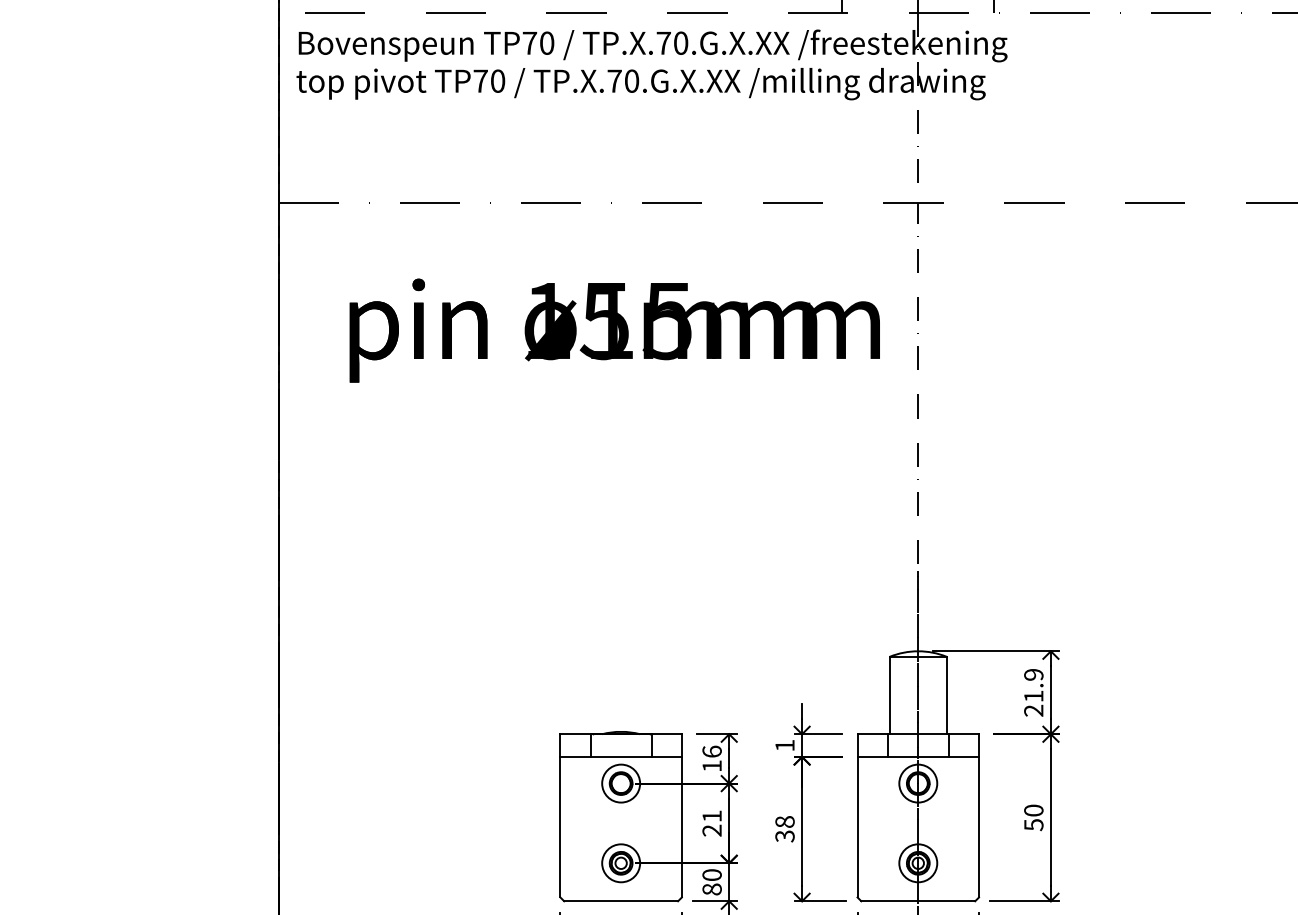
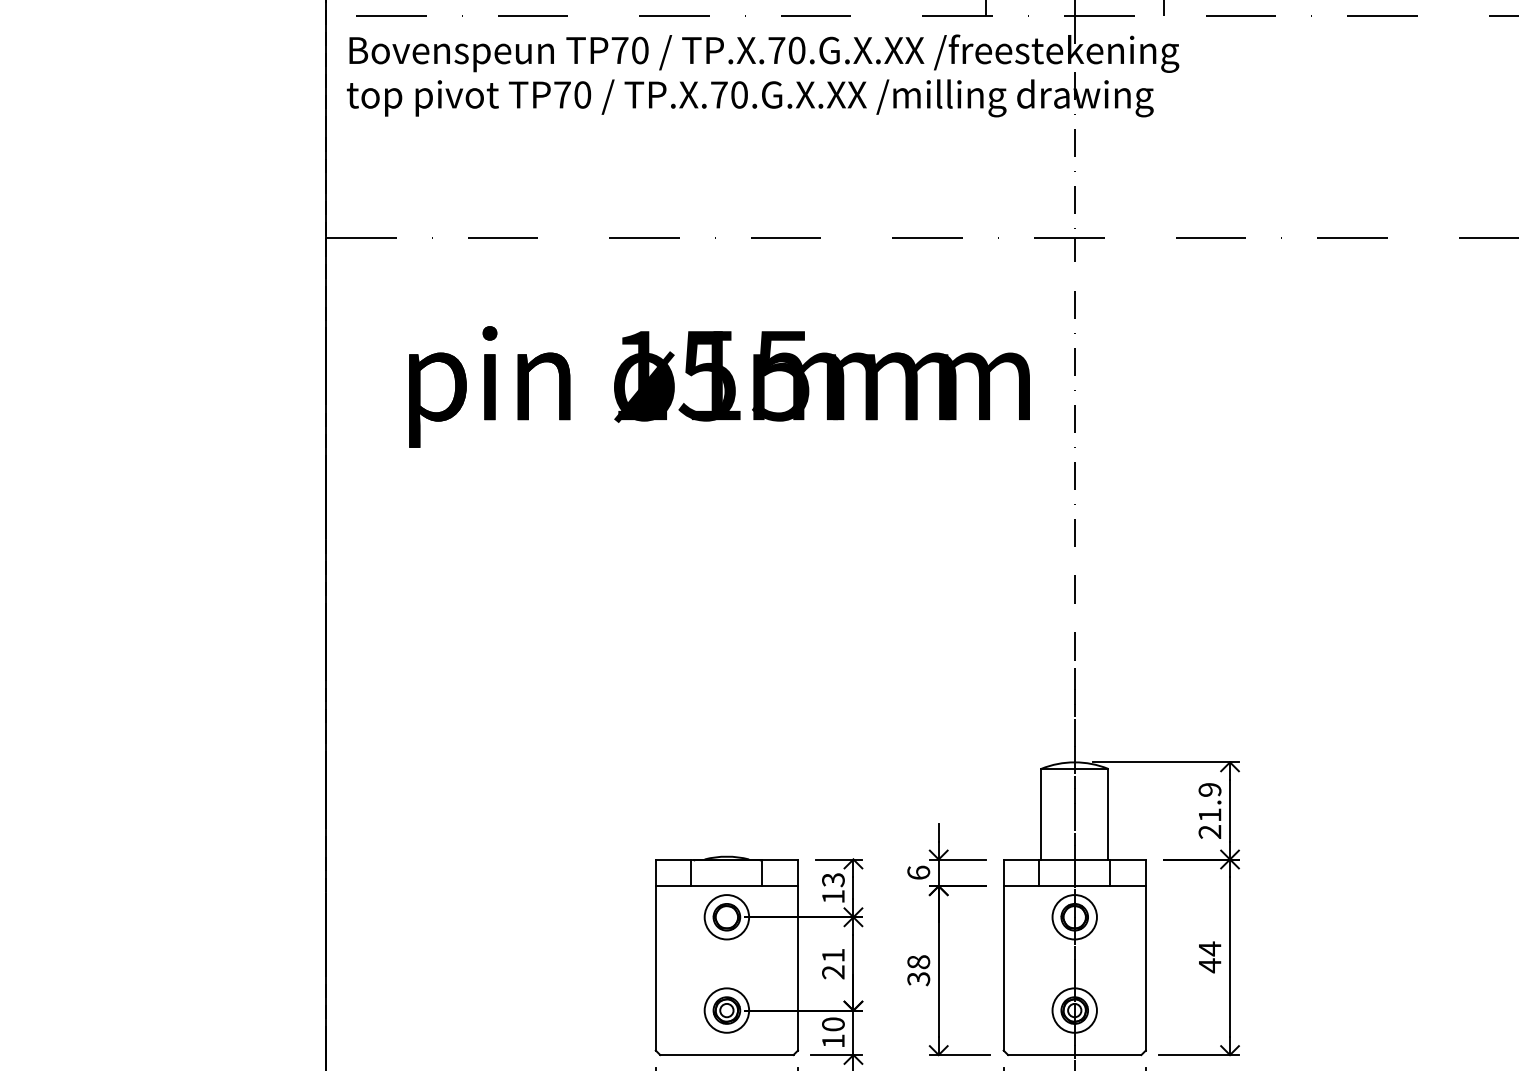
text: (784, 745) -> (918, 872), 1 -> 6
text: (712, 751) -> (833, 879), 16 -> 13
text: (1033, 817) -> (1209, 957), 50 -> 44
text: (712, 889) -> (833, 1041), 80 -> 10

